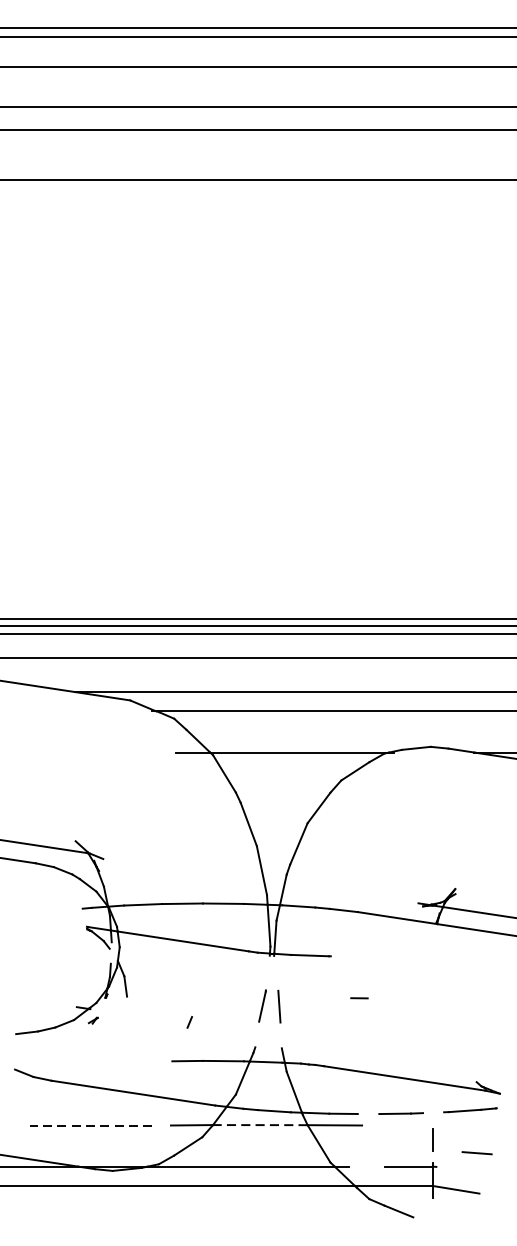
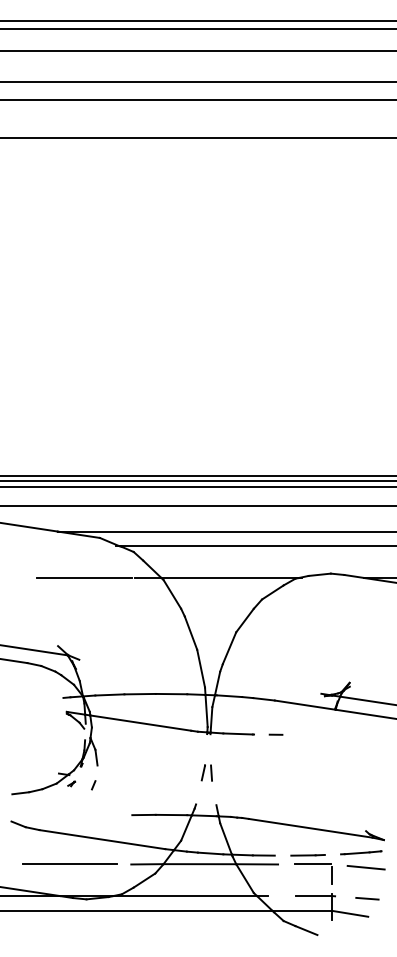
line: (110, 753) -> (84, 578), added
line: (358, 997) -> (275, 734), moved
part: (268, 1005) -> (206, 772), size x0.62
line: (189, 1022) -> (93, 785), moved
line: (91, 1125) -> (70, 864), dashed -> solid
line: (259, 1125) -> (199, 864), dashed -> solid
line: (406, 1125) -> (312, 864), added
line: (475, 1129) -> (365, 867), added
line: (477, 1152) -> (367, 898), moved

